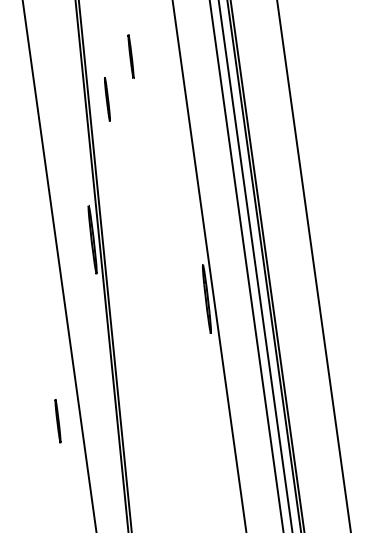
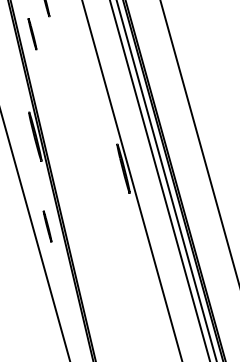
line: (57, 421) -> (47, 226), moved

